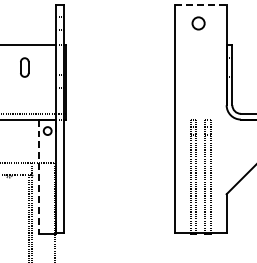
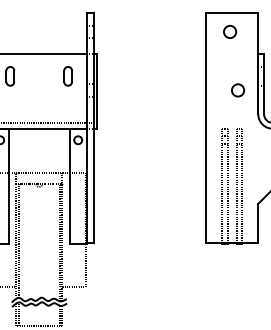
line: (200, 5) -> (232, 13), dashed -> solid
part: (24, 67) -> (67, 76), moved
circle: (206, 81) -> (238, 90), added
line: (39, 177) -> (69, 186), dashed -> solid

